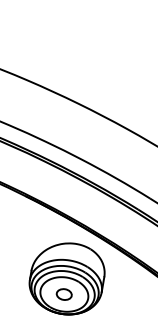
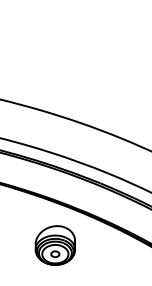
part: (67, 278) -> (55, 245), size x0.7

